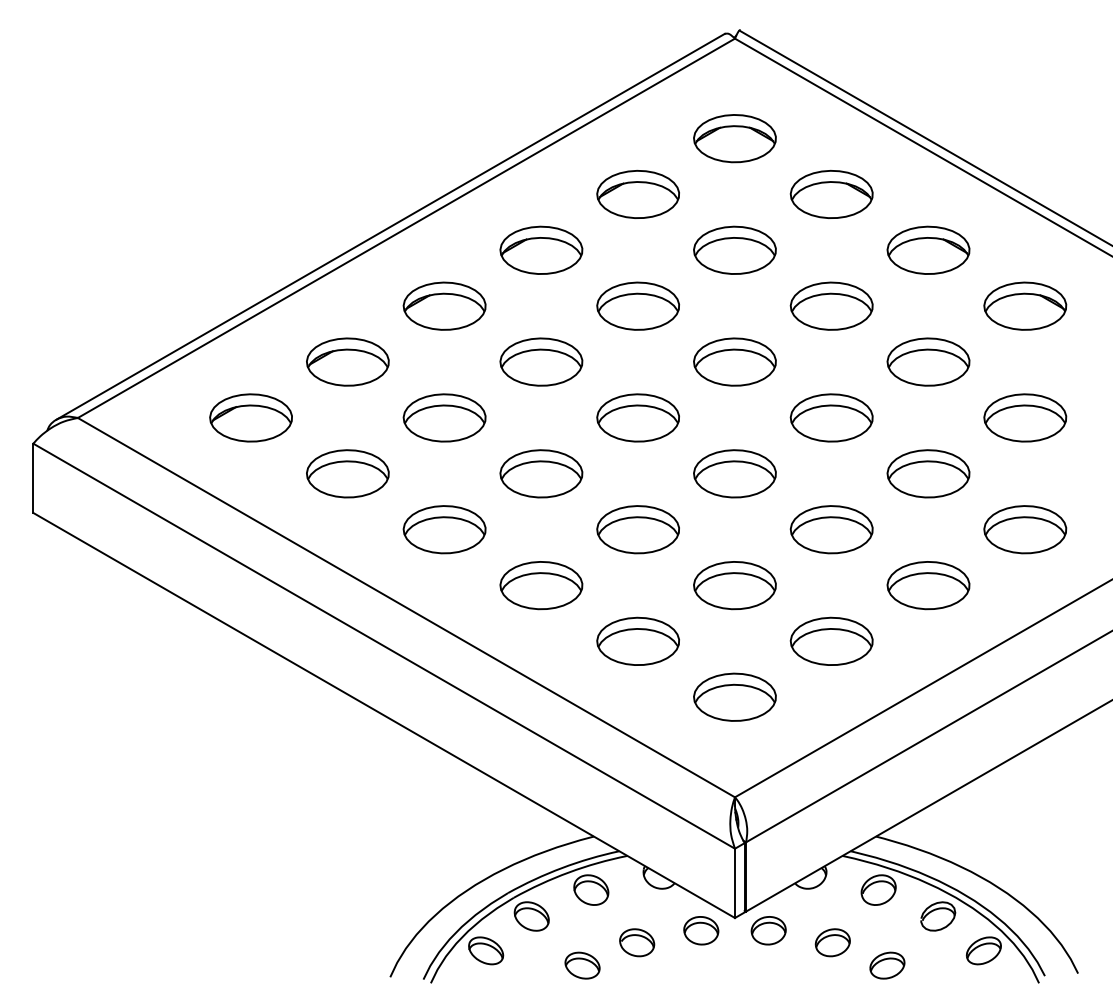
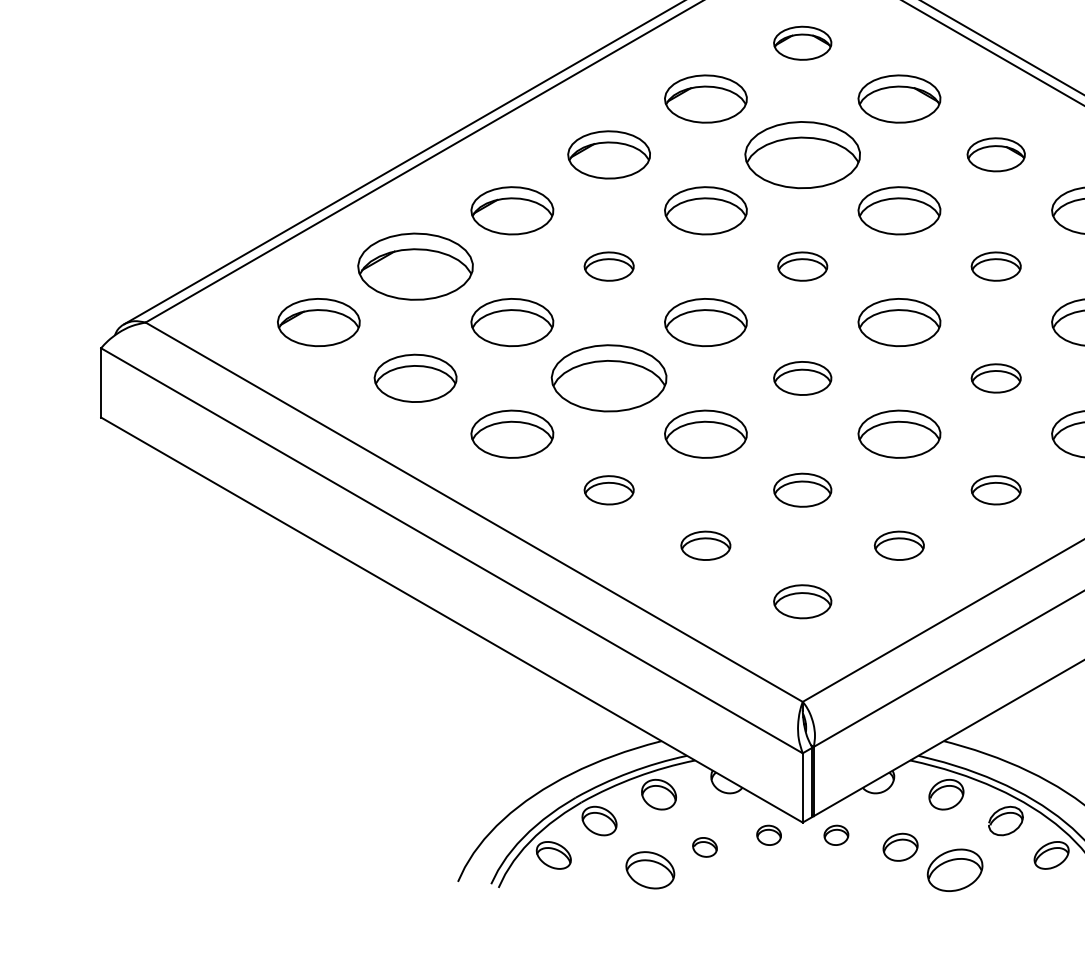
part: (734, 138) -> (802, 43), size x0.7
part: (734, 249) -> (802, 154), size x1.4
part: (928, 249) -> (996, 154), size x0.7
part: (347, 361) -> (415, 266), size x1.4
part: (541, 361) -> (609, 266), size x0.6
part: (734, 361) -> (802, 266), size x0.6
part: (928, 361) -> (996, 266), size x0.6
part: (541, 473) -> (609, 378), size x1.4
part: (734, 473) -> (802, 378), size x0.7
part: (928, 473) -> (996, 378), size x0.6
part: (541, 585) -> (609, 490), size x0.6
part: (734, 585) -> (802, 490), size x0.7
part: (928, 585) -> (996, 490), size x0.6
part: (637, 640) -> (705, 545), size x0.6
part: (831, 640) -> (899, 545), size x0.6
part: (734, 696) -> (802, 601), size x0.7
part: (701, 930) -> (769, 835), size x0.7
part: (768, 930) -> (836, 835), size x0.7
part: (637, 942) -> (705, 847), size x0.7
part: (582, 965) -> (650, 870), size x1.4
part: (887, 965) -> (955, 870), size x1.6

